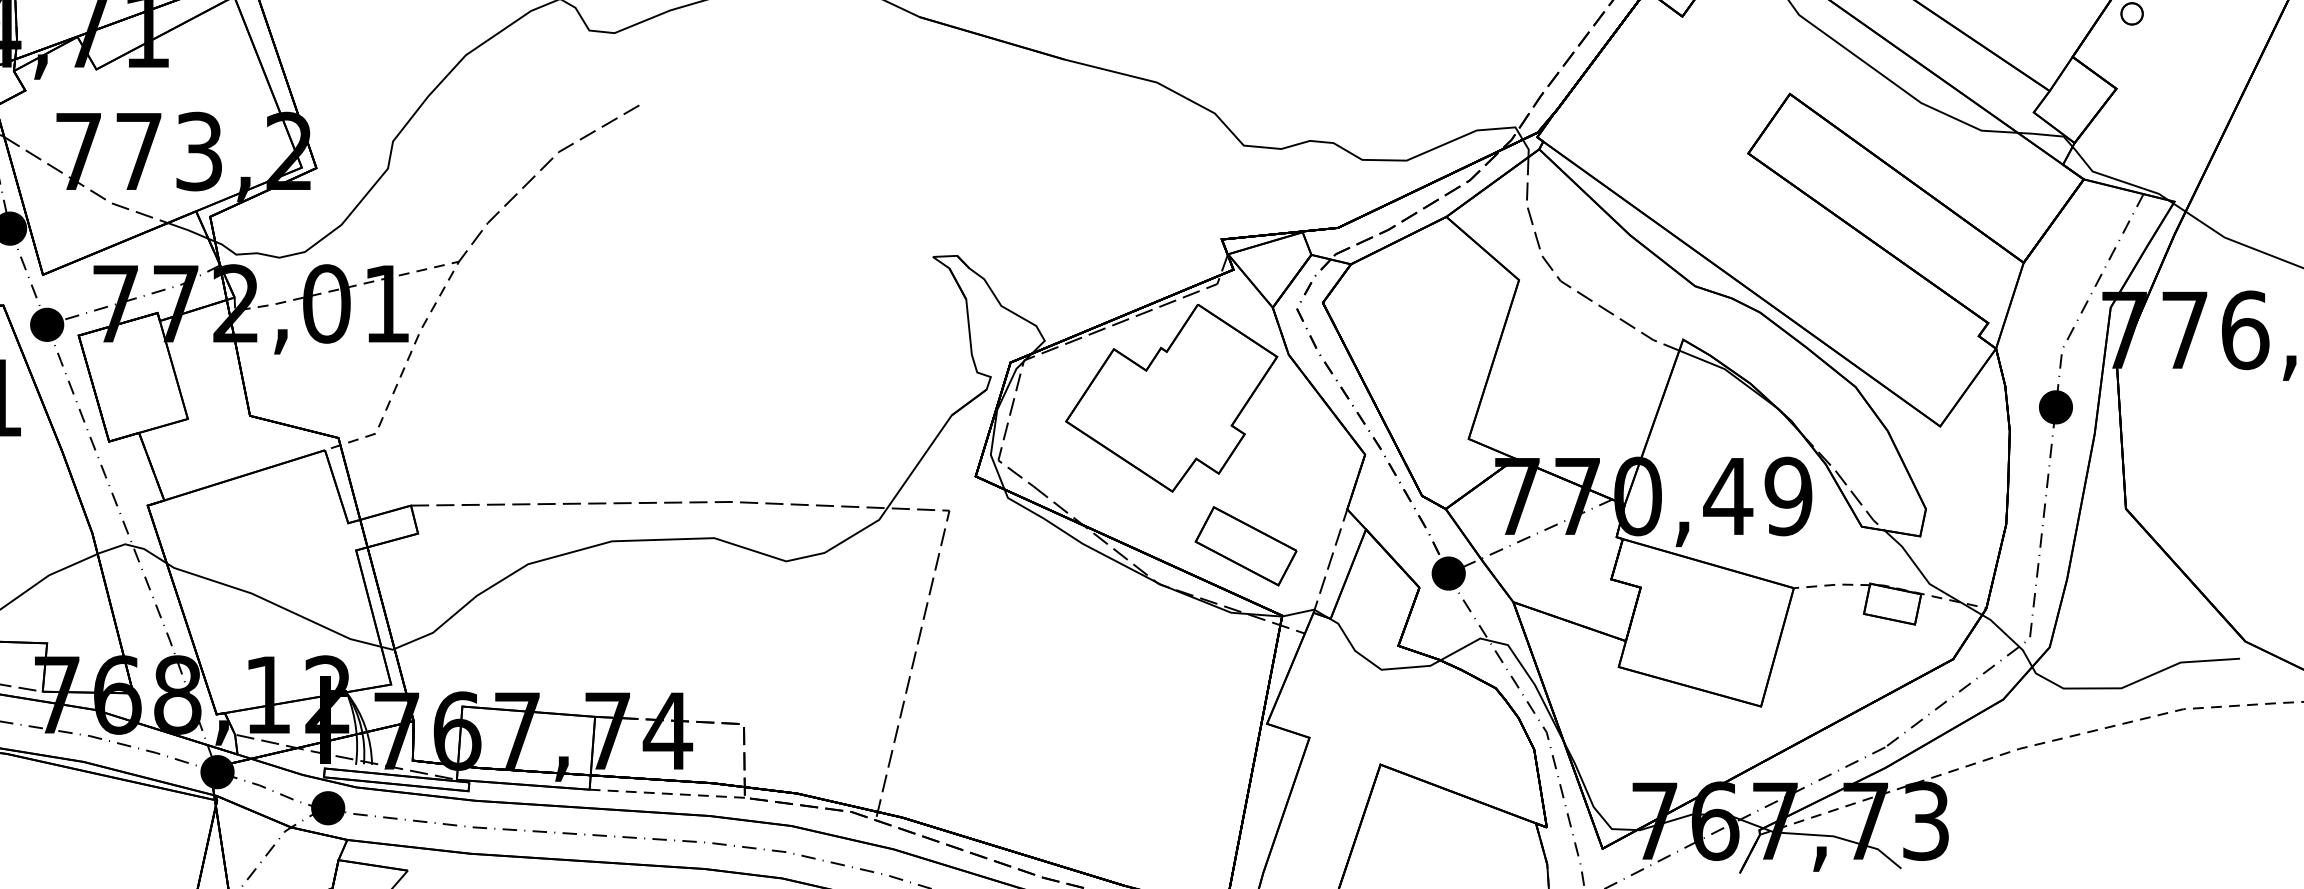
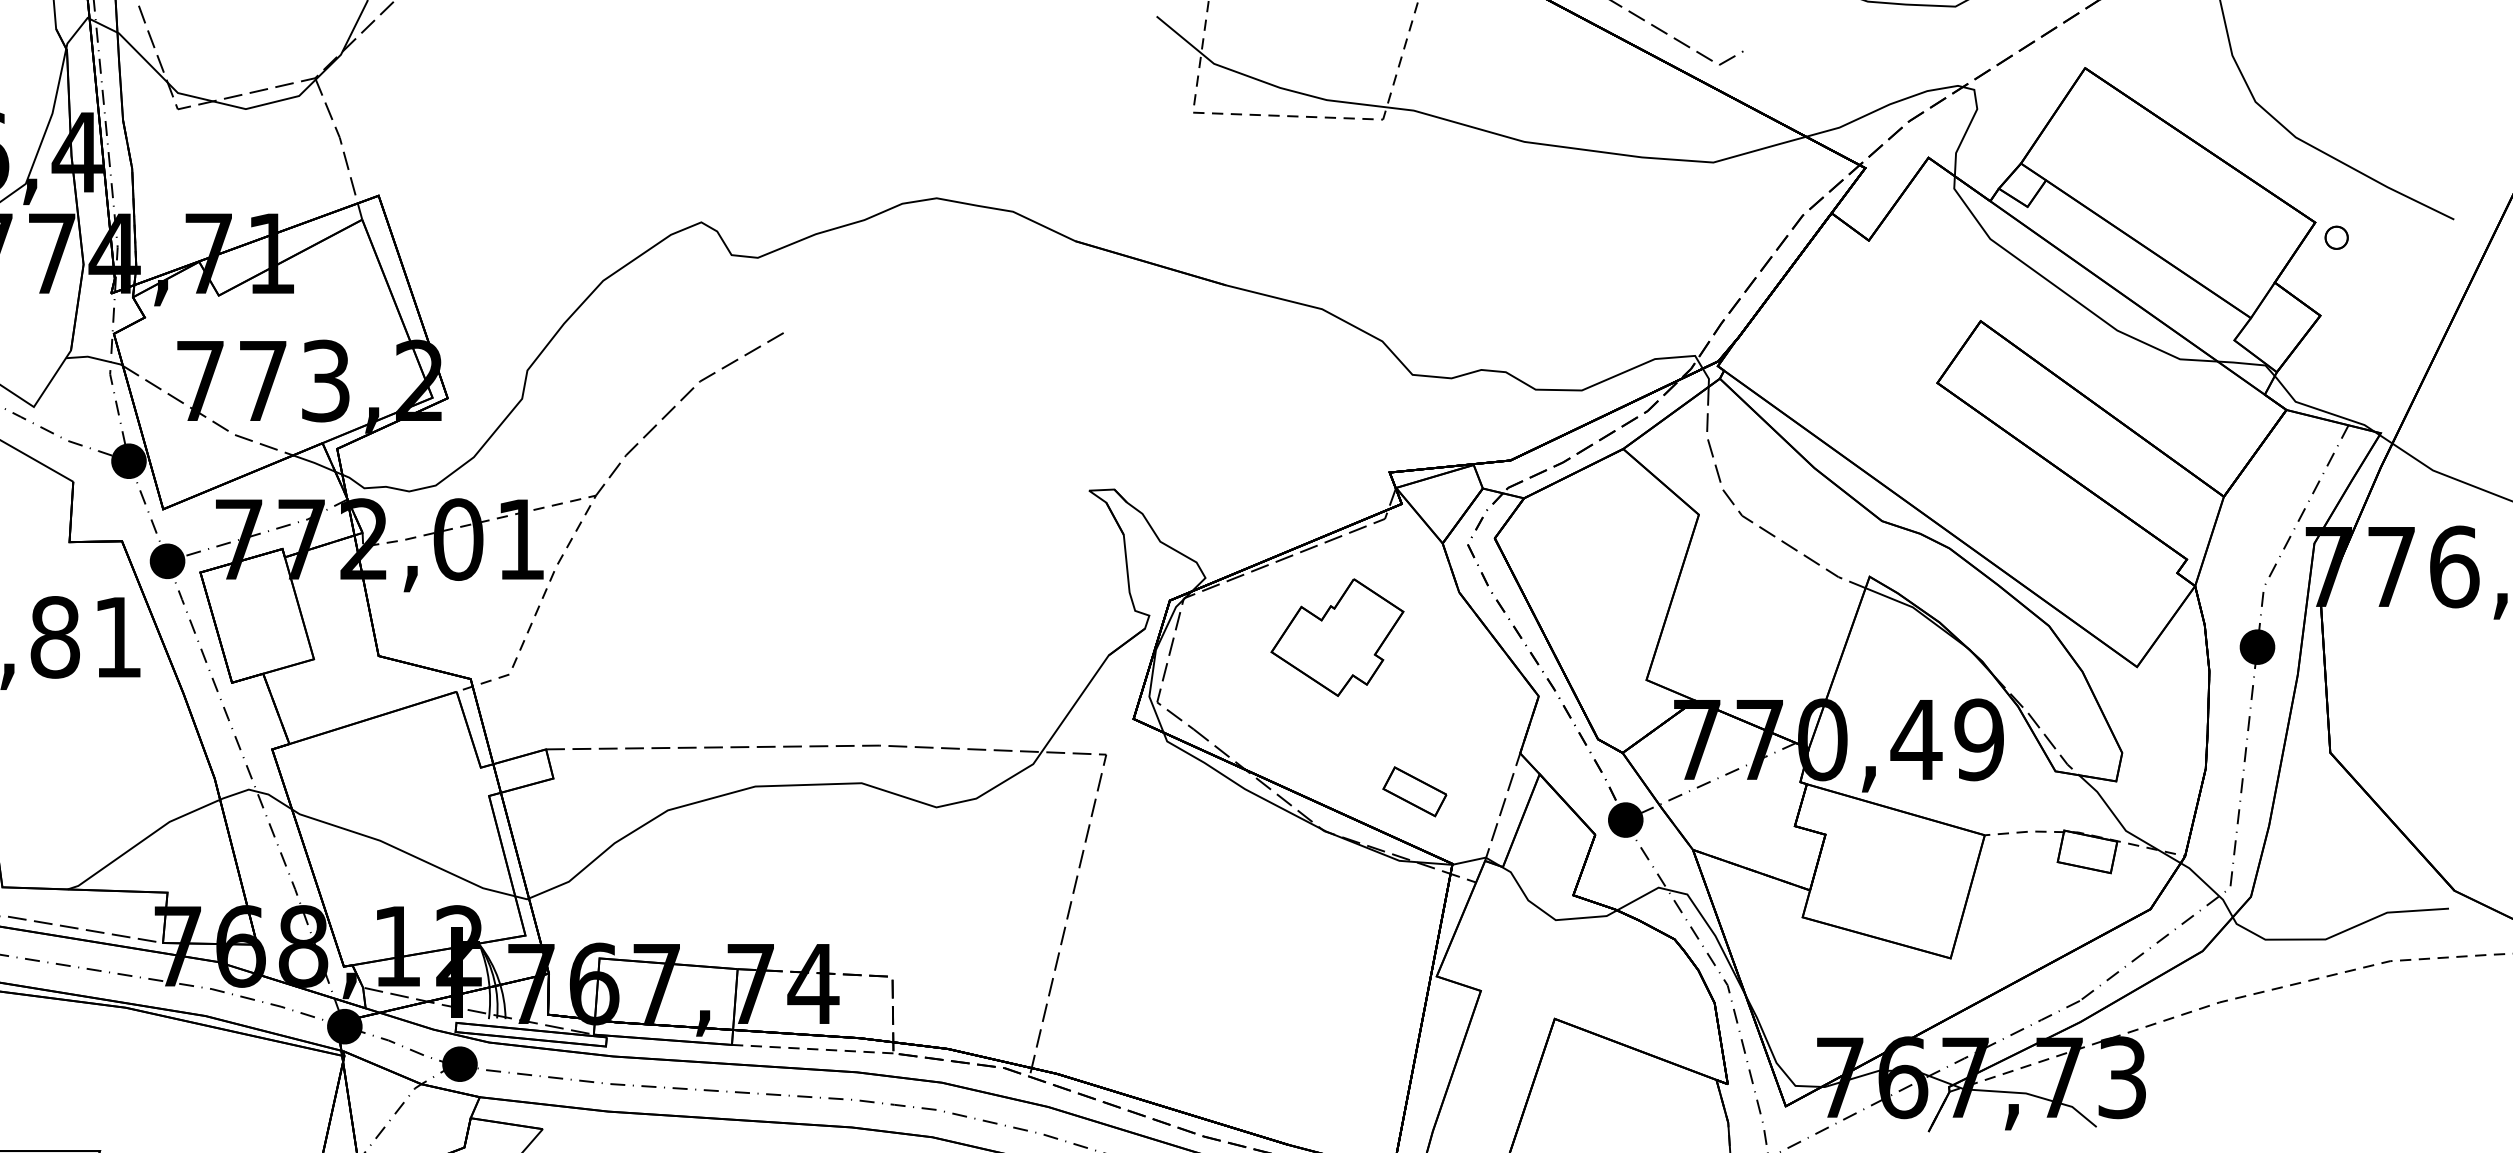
part: (1171, 398) -> (1337, 637), size x0.6
part: (1245, 546) -> (1414, 791), size x0.6

